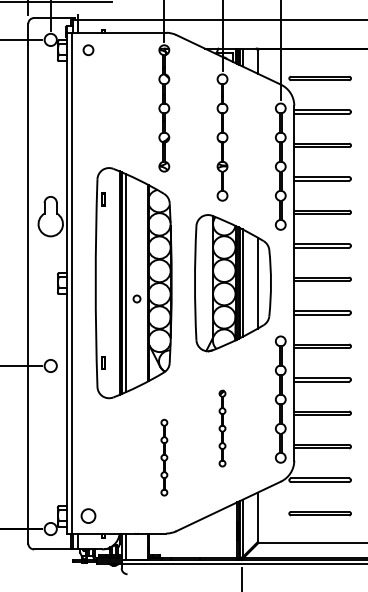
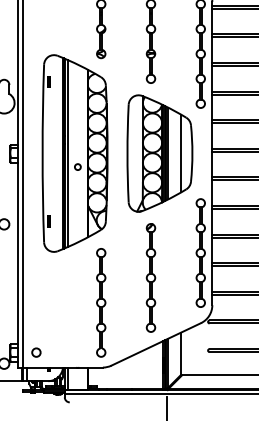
part: (222, 428) -> (150, 277), size x1.67
part: (164, 457) -> (101, 302), size x1.67
circle: (88, 515) -> (36, 352), size x0.71

